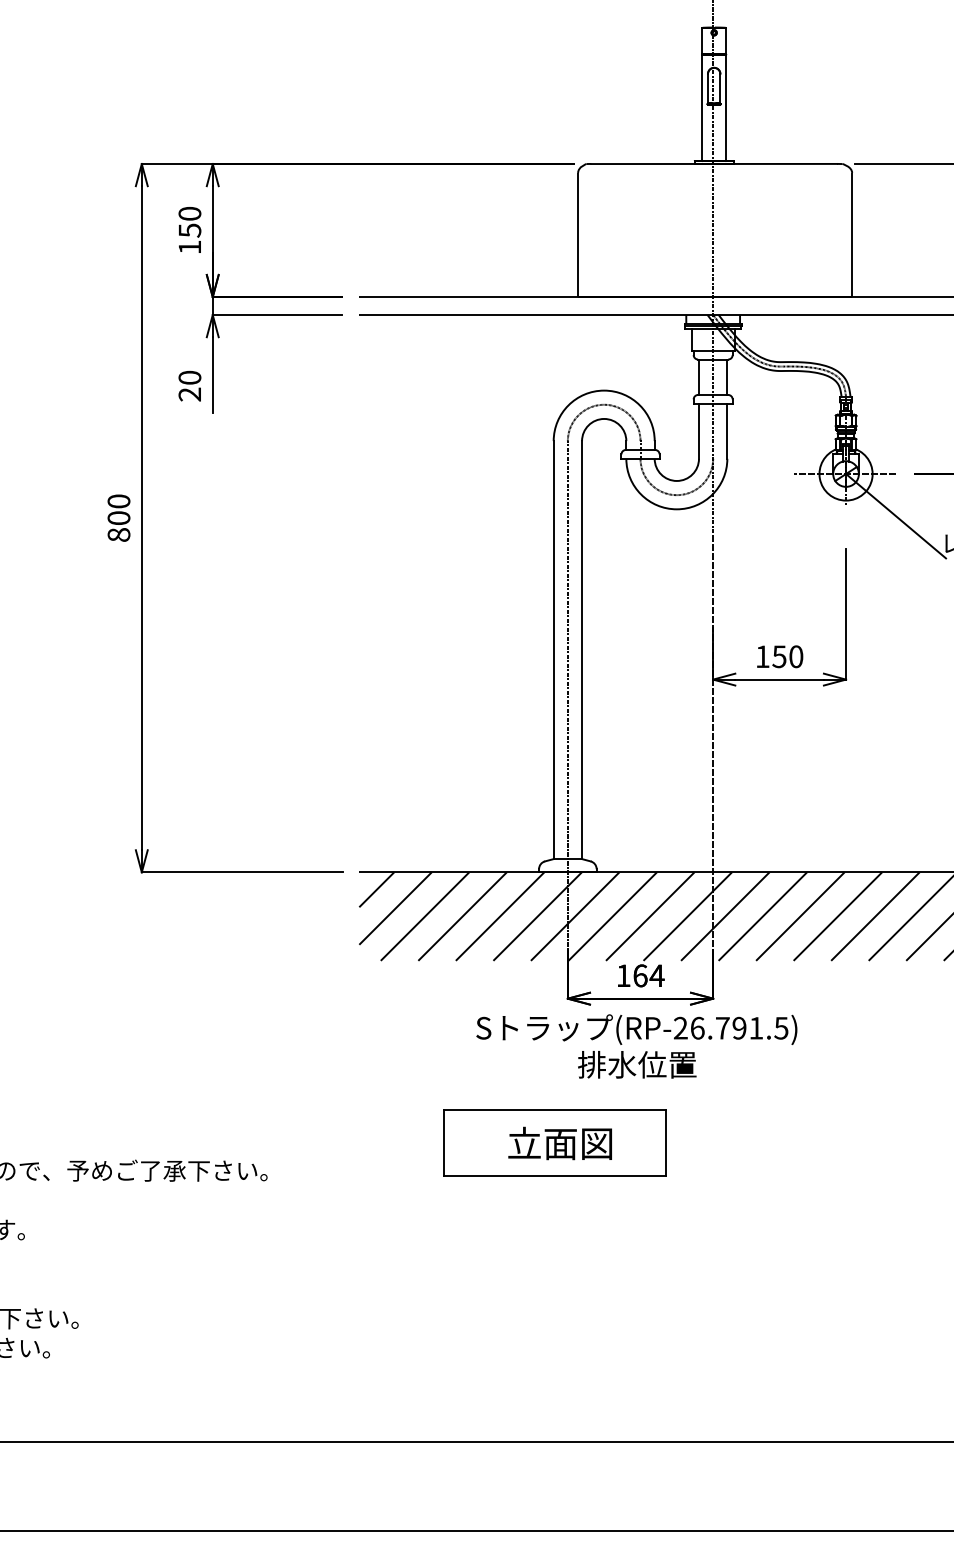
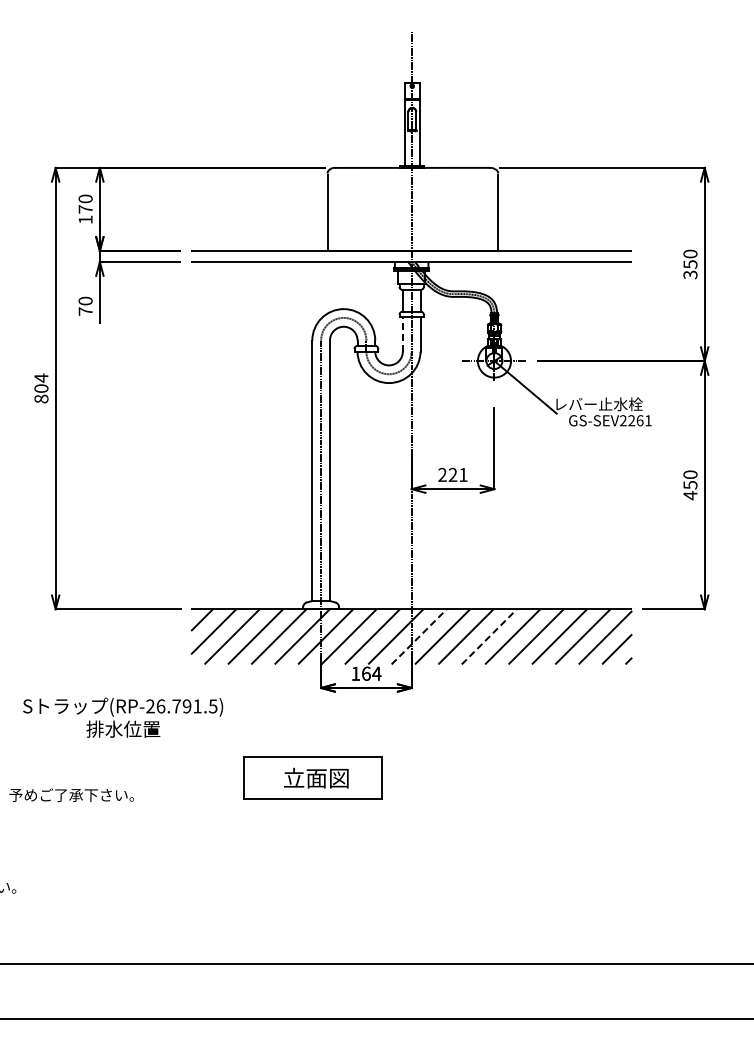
text: (189, 230) -> (85, 209), 150 -> 170
text: (189, 394) -> (85, 311), 20 -> 70
line: (698, 431) -> (402, 334), solid -> dashed
text: (119, 500) -> (41, 377), 800 -> 804
text: (778, 656) -> (452, 474), 150 -> 221
line: (725, 916) -> (419, 636), solid -> dashed
line: (838, 916) -> (489, 636), solid -> dashed
text: (637, 1046) -> (123, 717), moved

